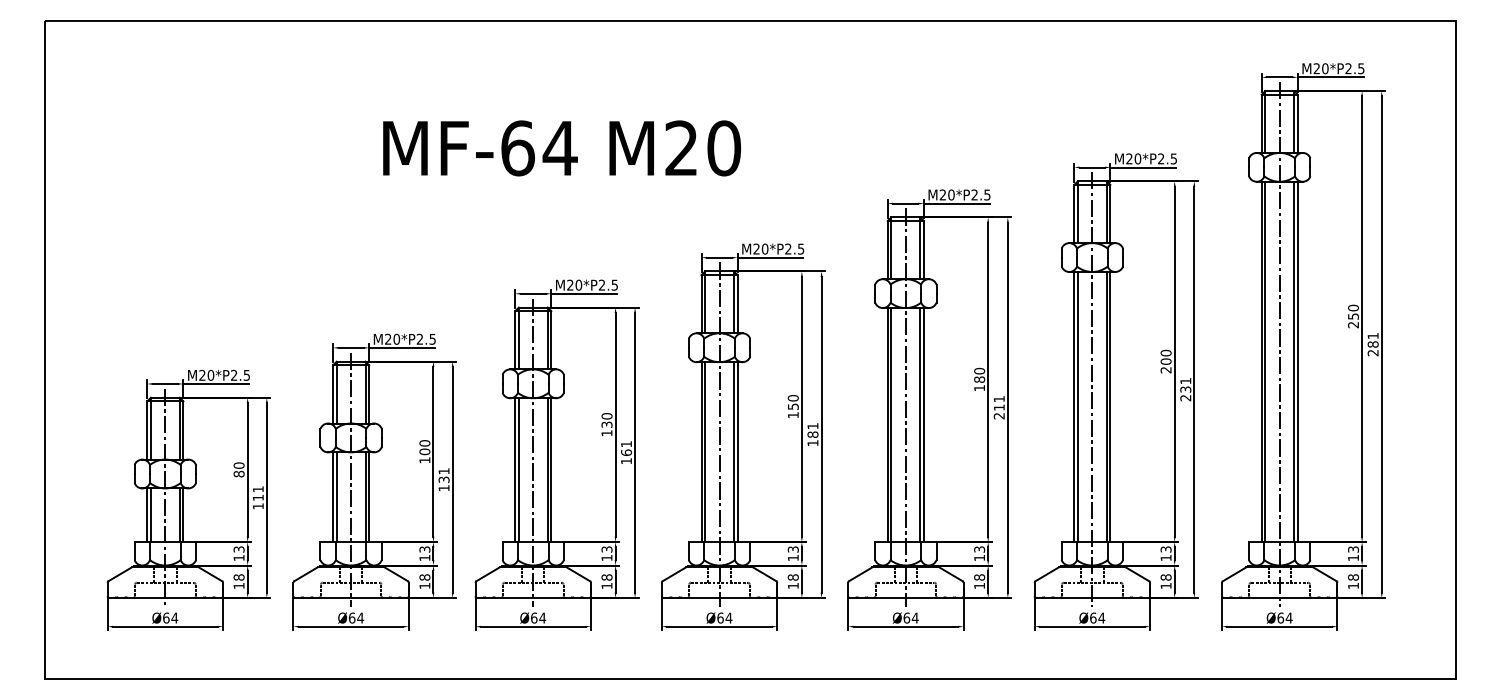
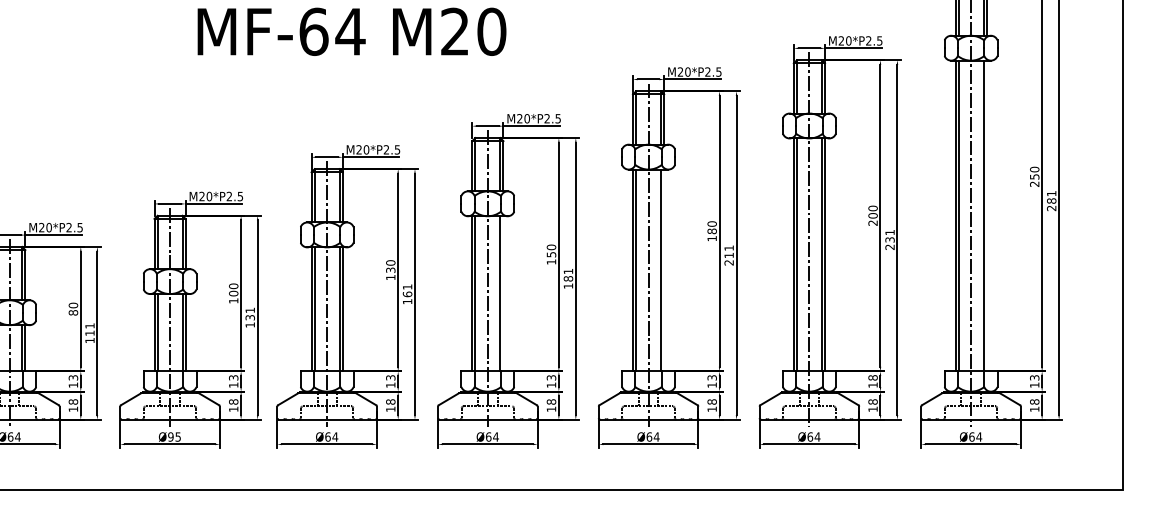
line: (1297, 361) -> (986, 215), removed
line: (923, 425) -> (663, 270), removed
line: (737, 452) -> (503, 294), removed
text: (1165, 549) -> (872, 377), 13 -> 18
text: (356, 617) -> (174, 436), Ø64 -> Ø95

